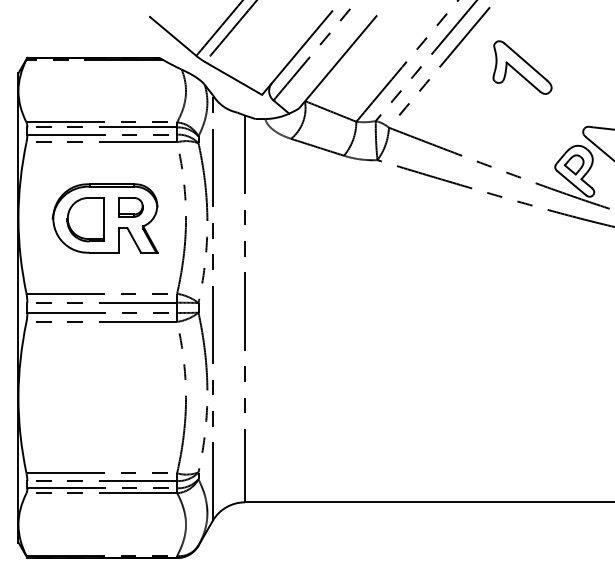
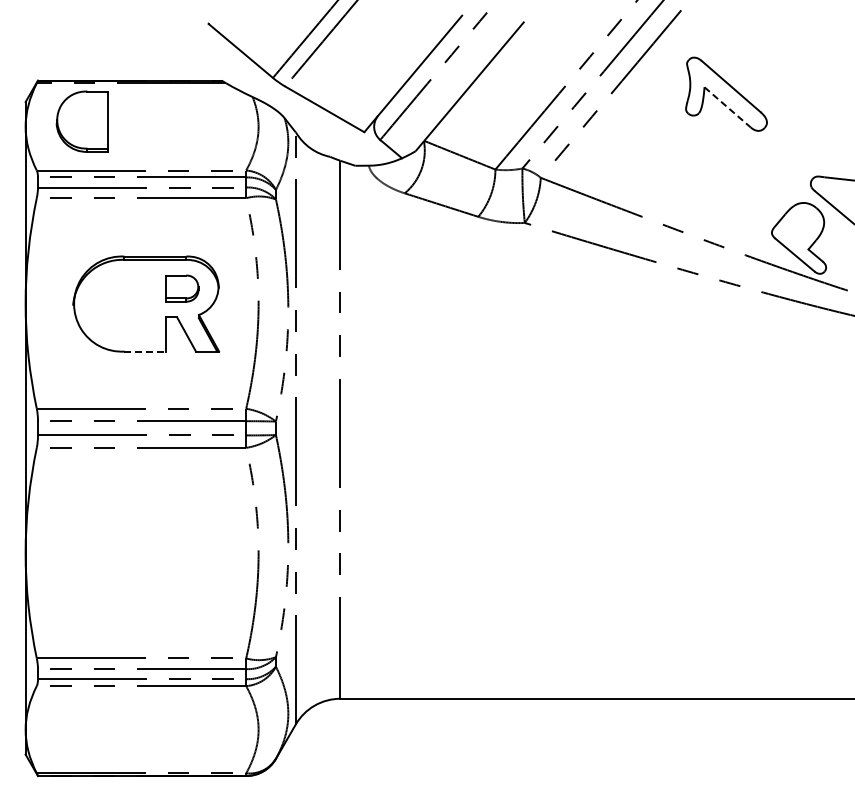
line: (523, 77) -> (727, 107), solid -> dashed
part: (574, 164) -> (798, 229), removed
part: (85, 219) -> (81, 121), moved
line: (104, 252) -> (145, 351), solid -> dashed

